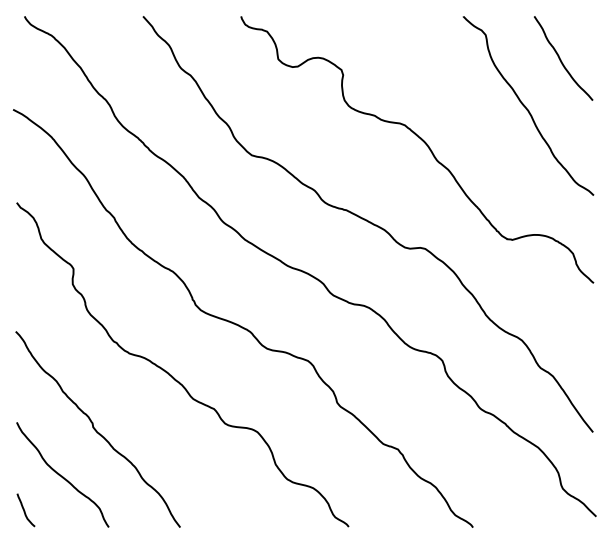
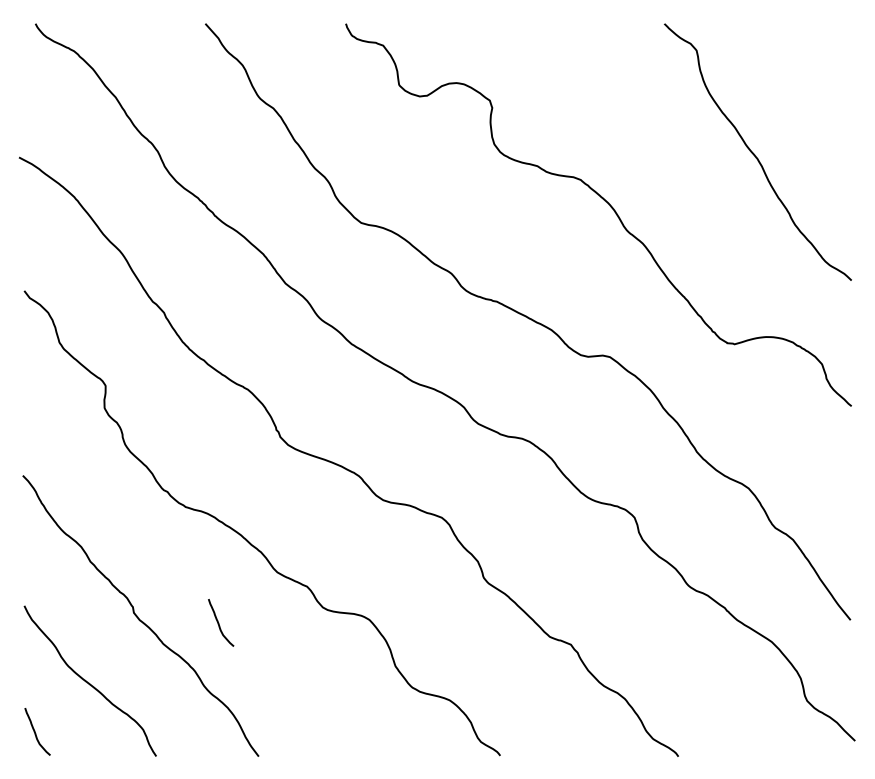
curve: (561, 59) -> (805, 85), removed
curve: (153, 434) -> (220, 623), added

